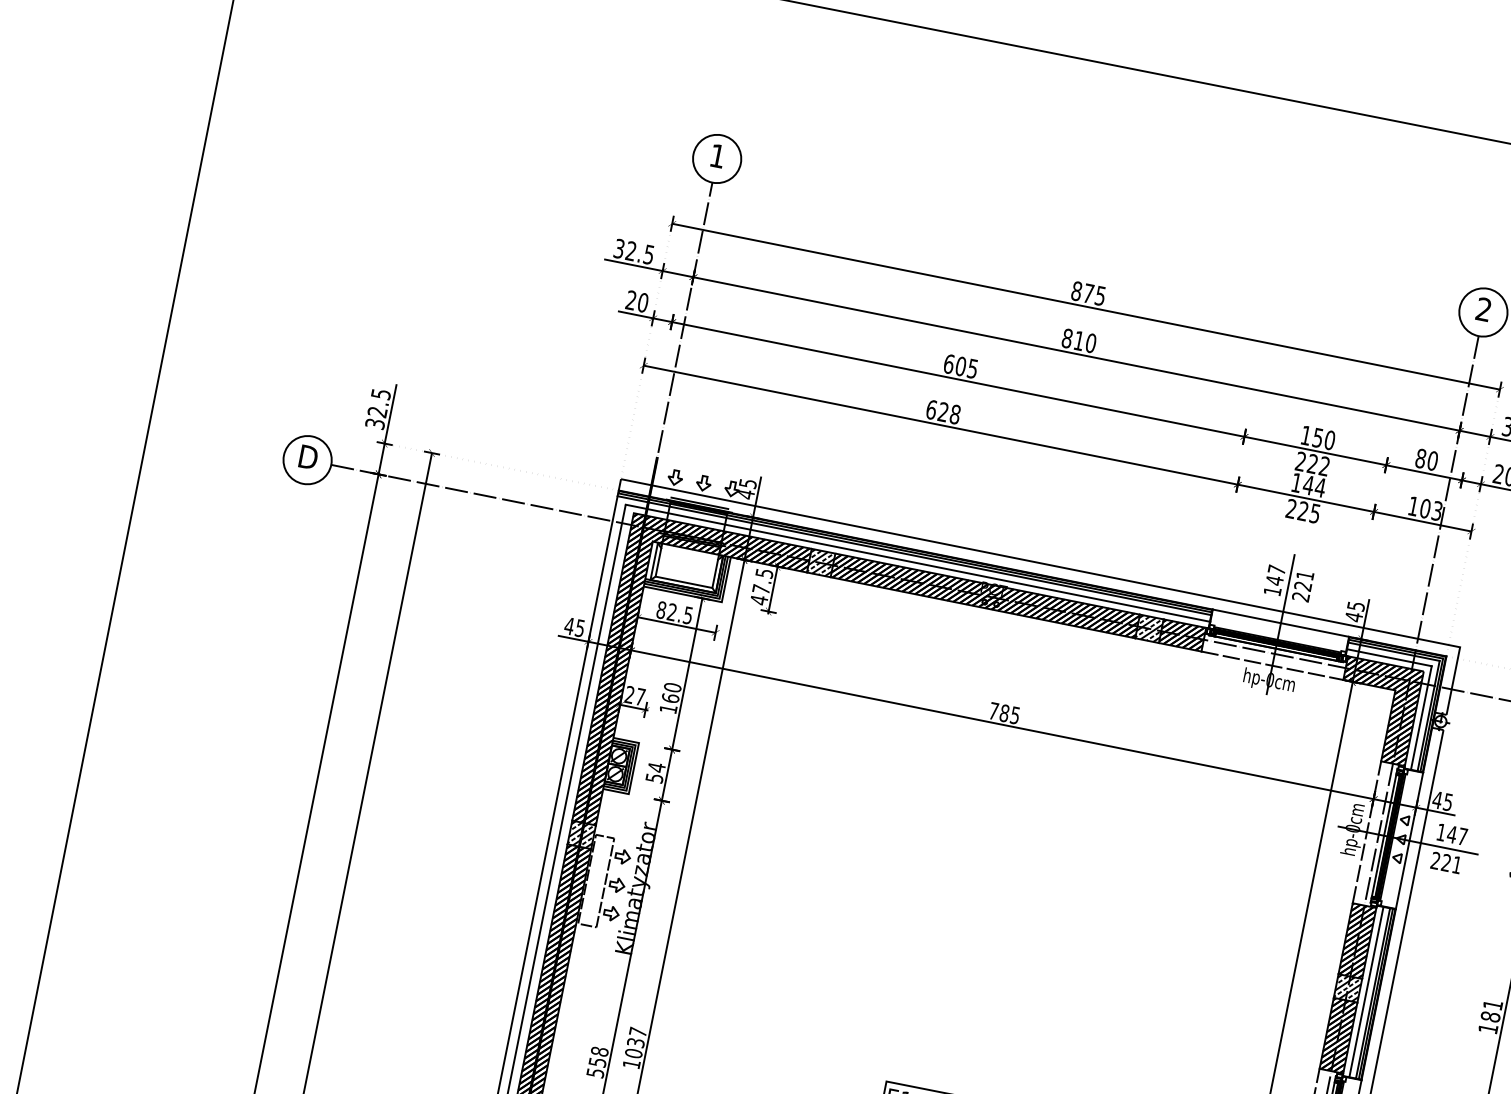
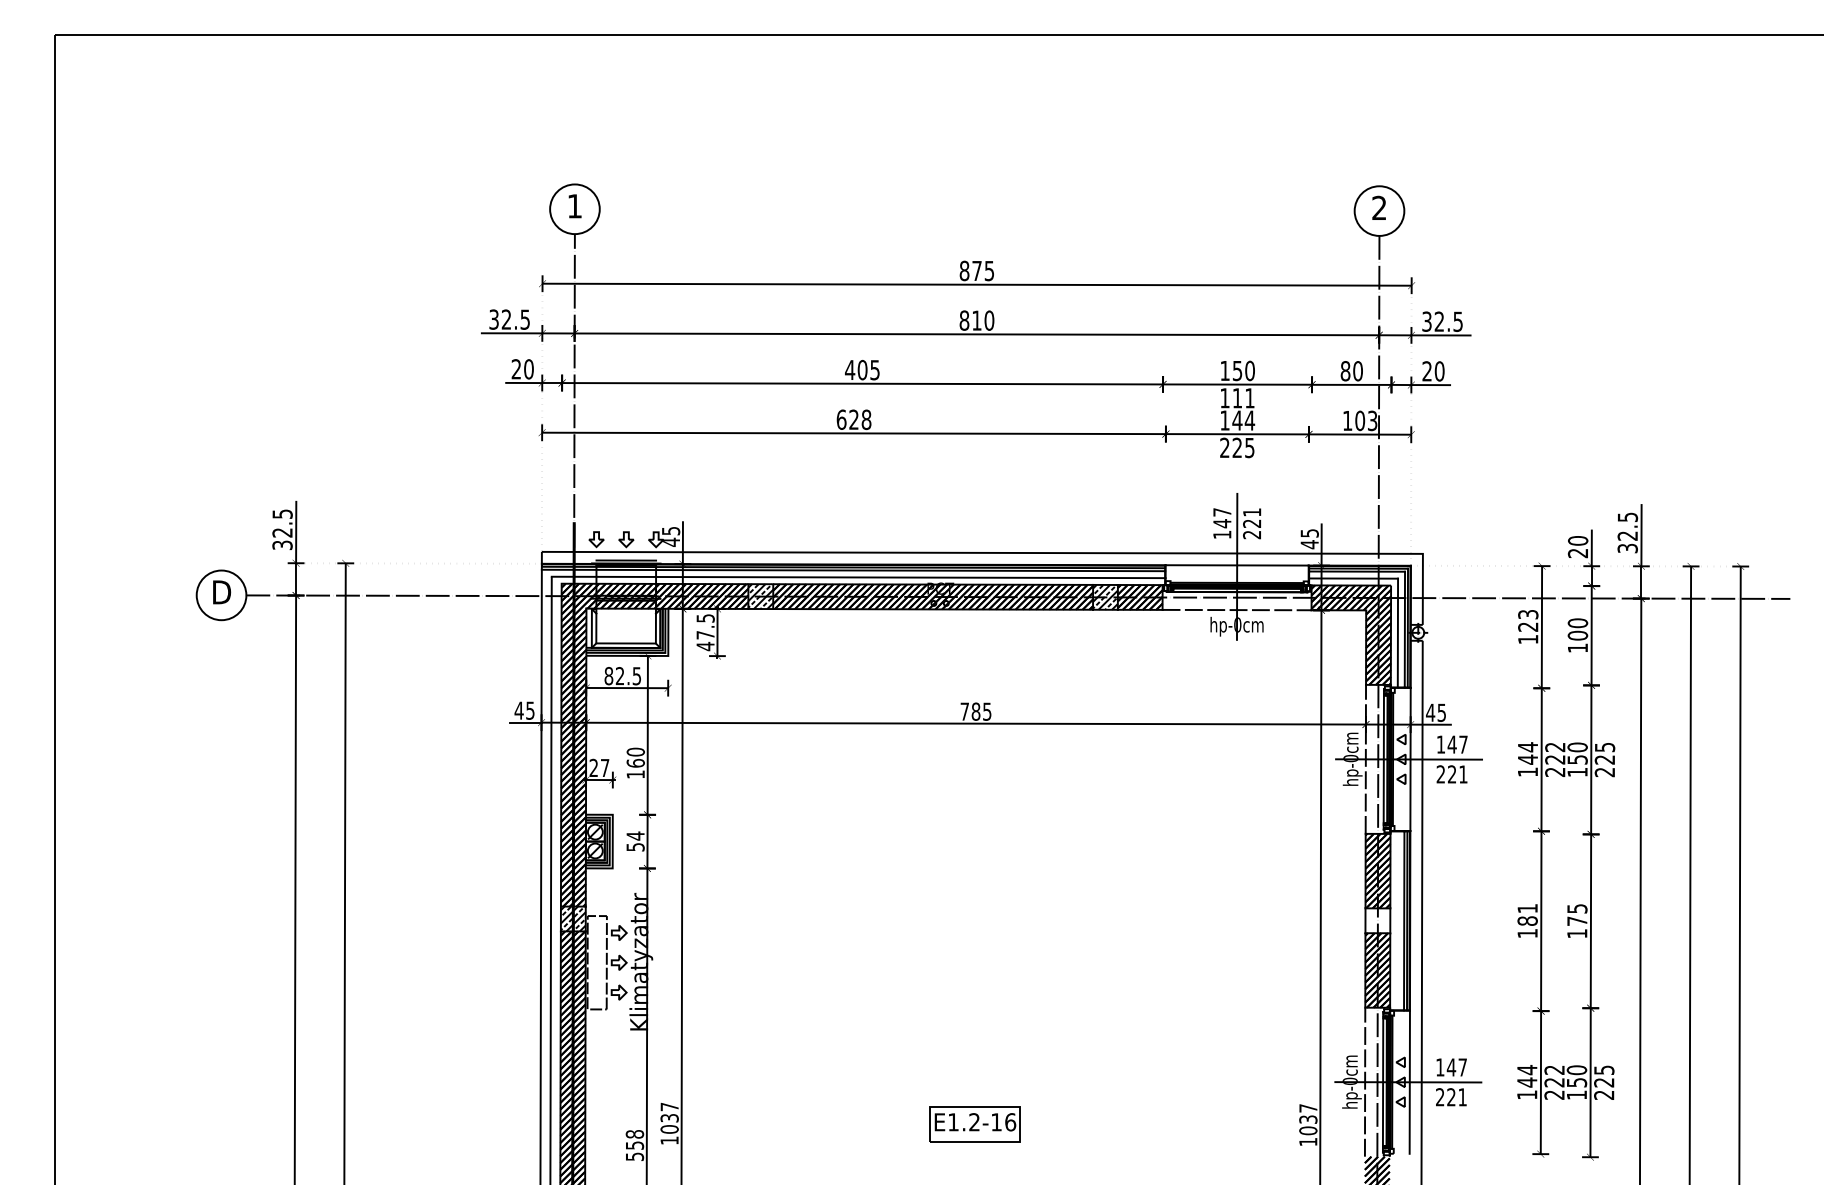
text: (949, 363) -> (850, 369), 605 -> 405
text: (1312, 464) -> (1237, 398), 222 -> 111
hatch: (1347, 988) -> (1377, 920), removed
line: (1366, 991) -> (1397, 920), removed

